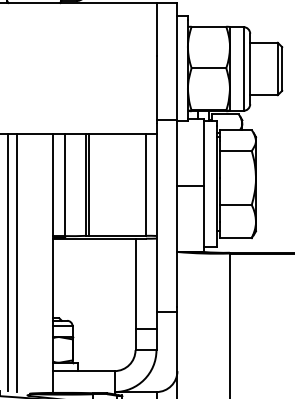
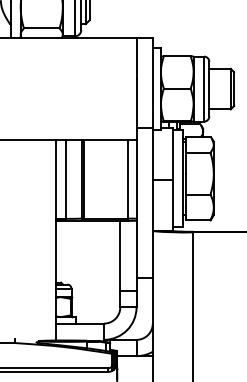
line: (6, 262) -> (20, 239), removed
line: (17, 262) -> (28, 239), removed

